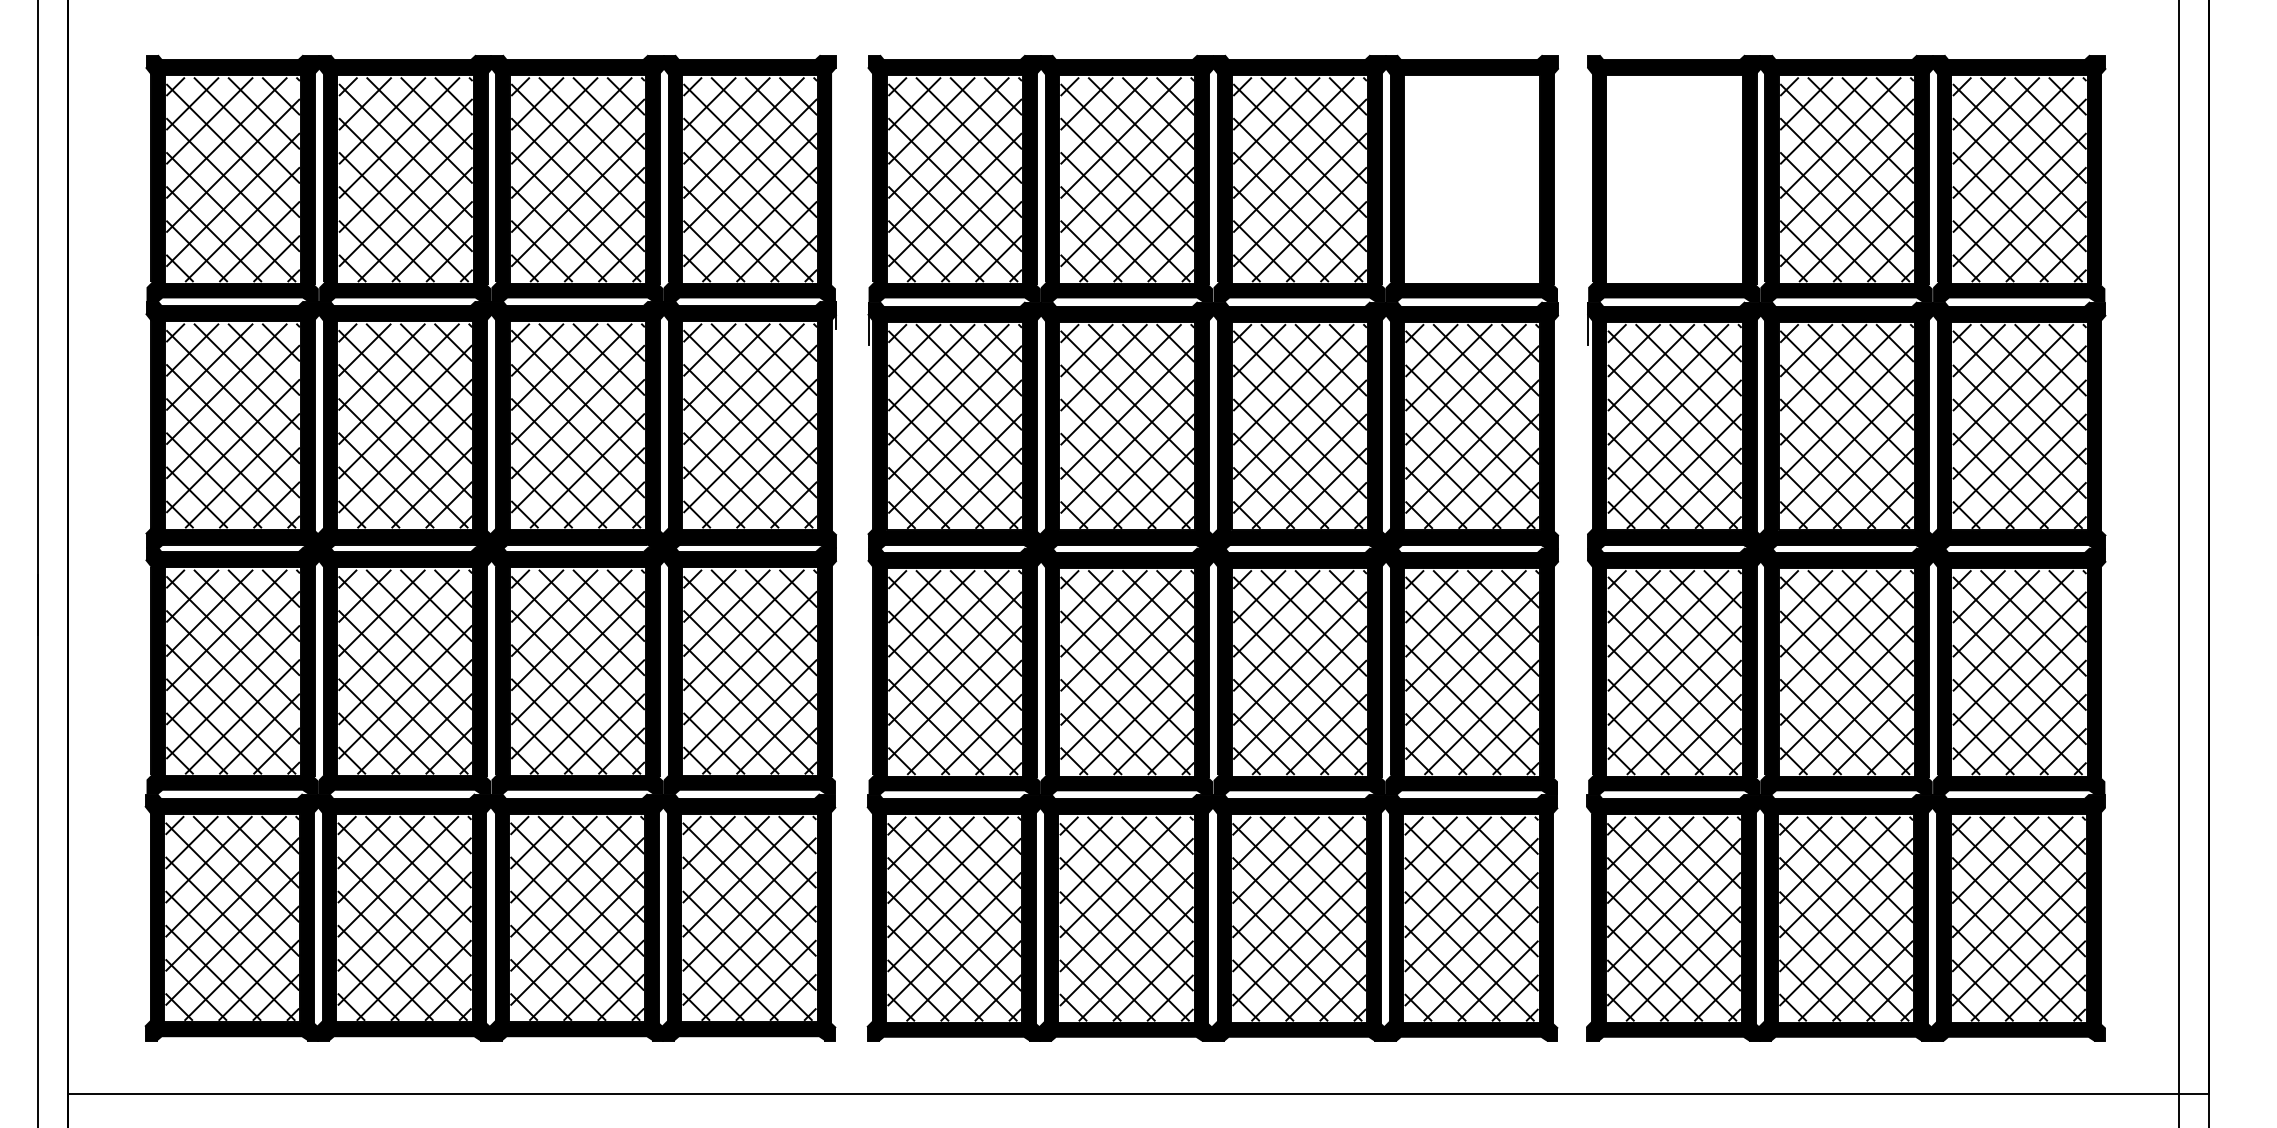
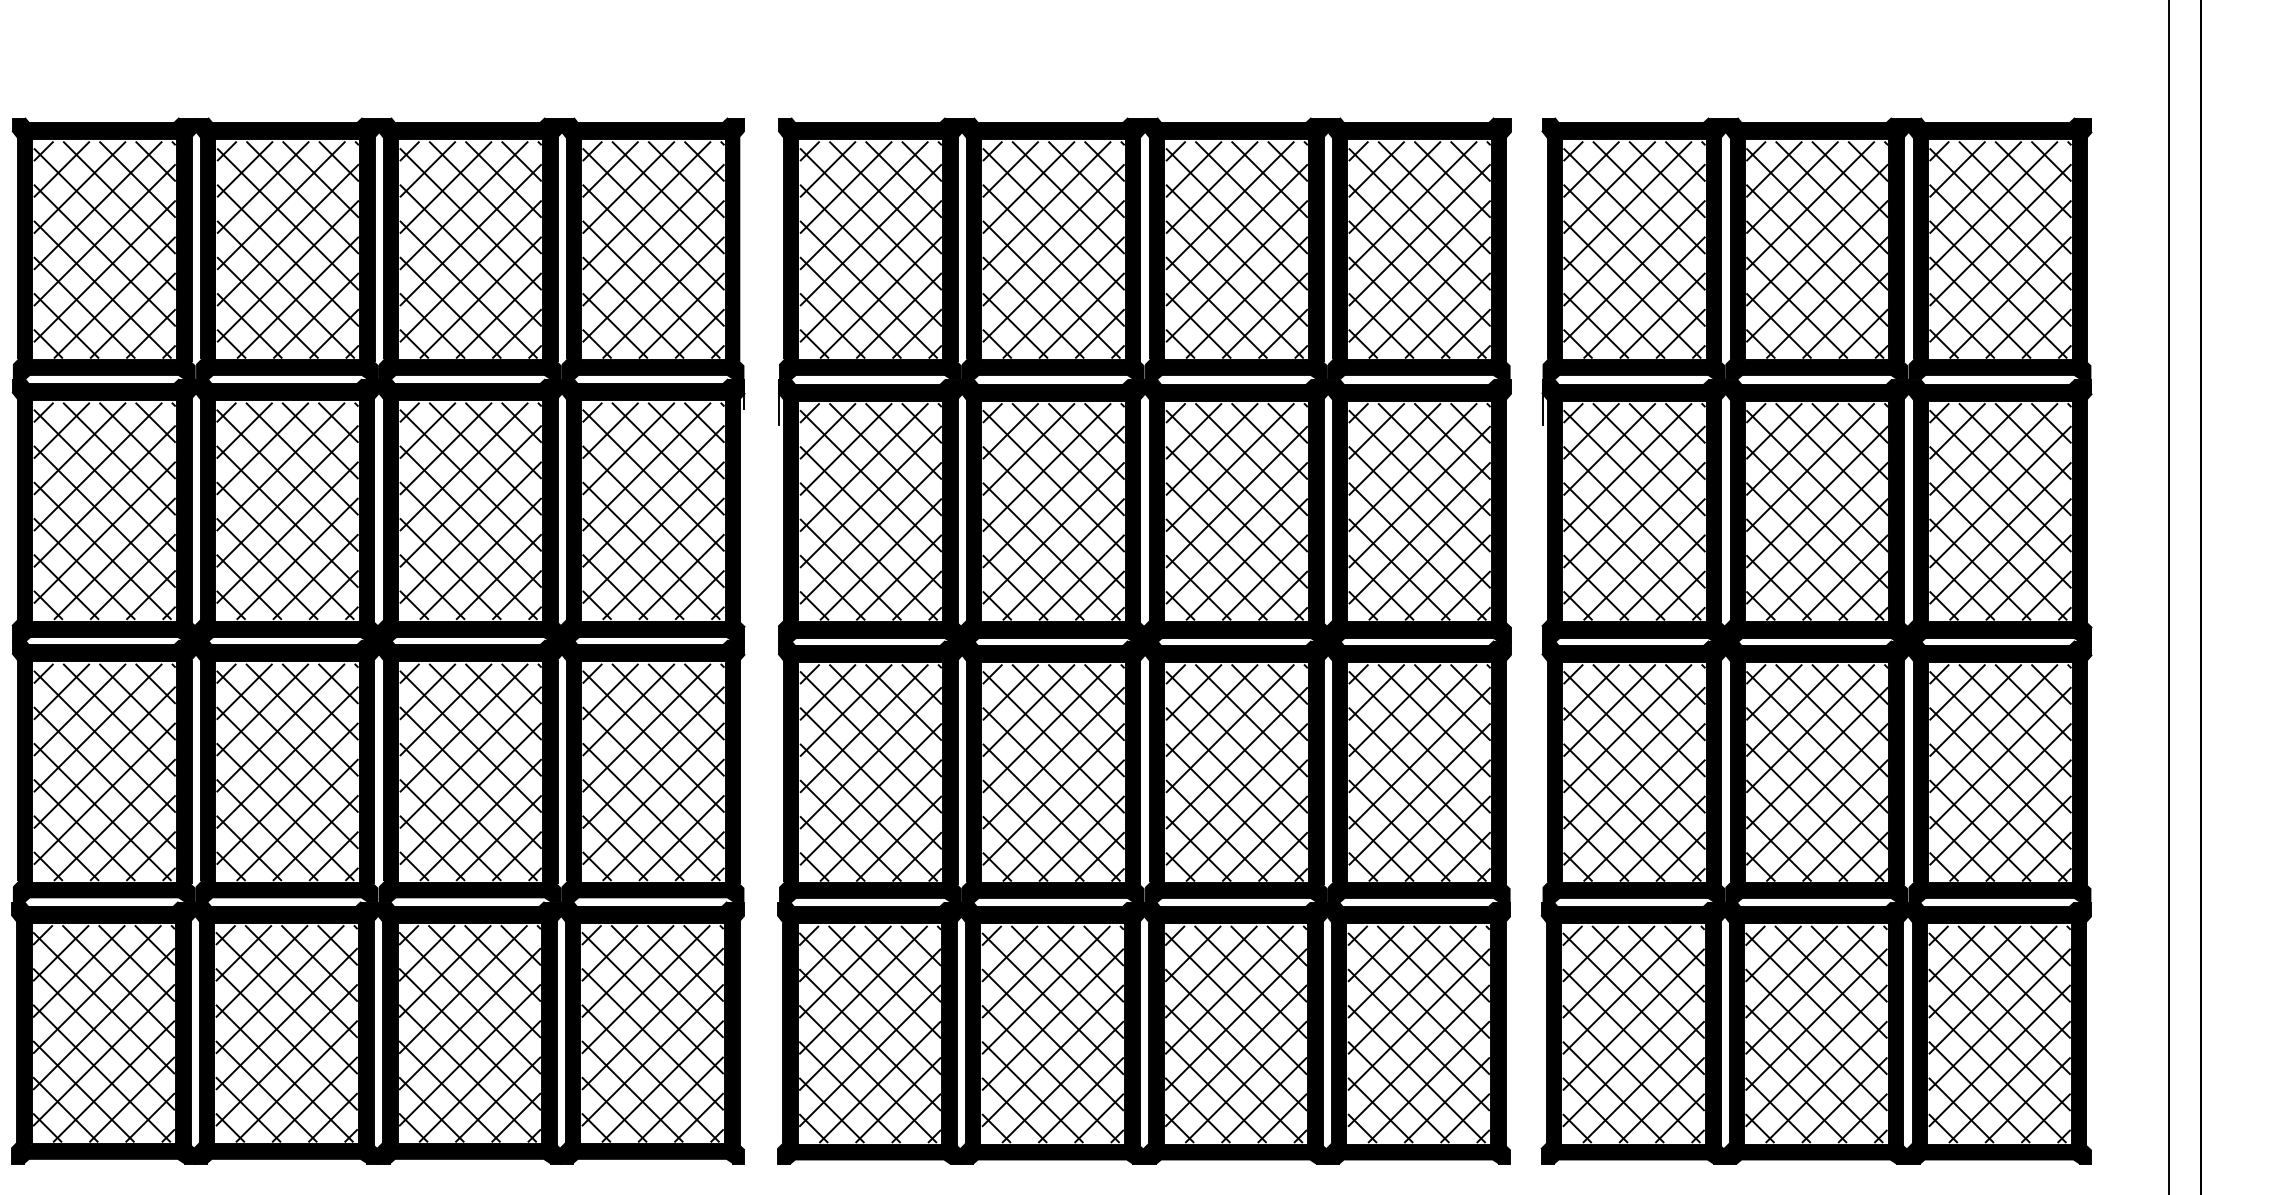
hatch: (1472, 179) -> (1419, 249), added
hatch: (1674, 179) -> (1634, 249), added

